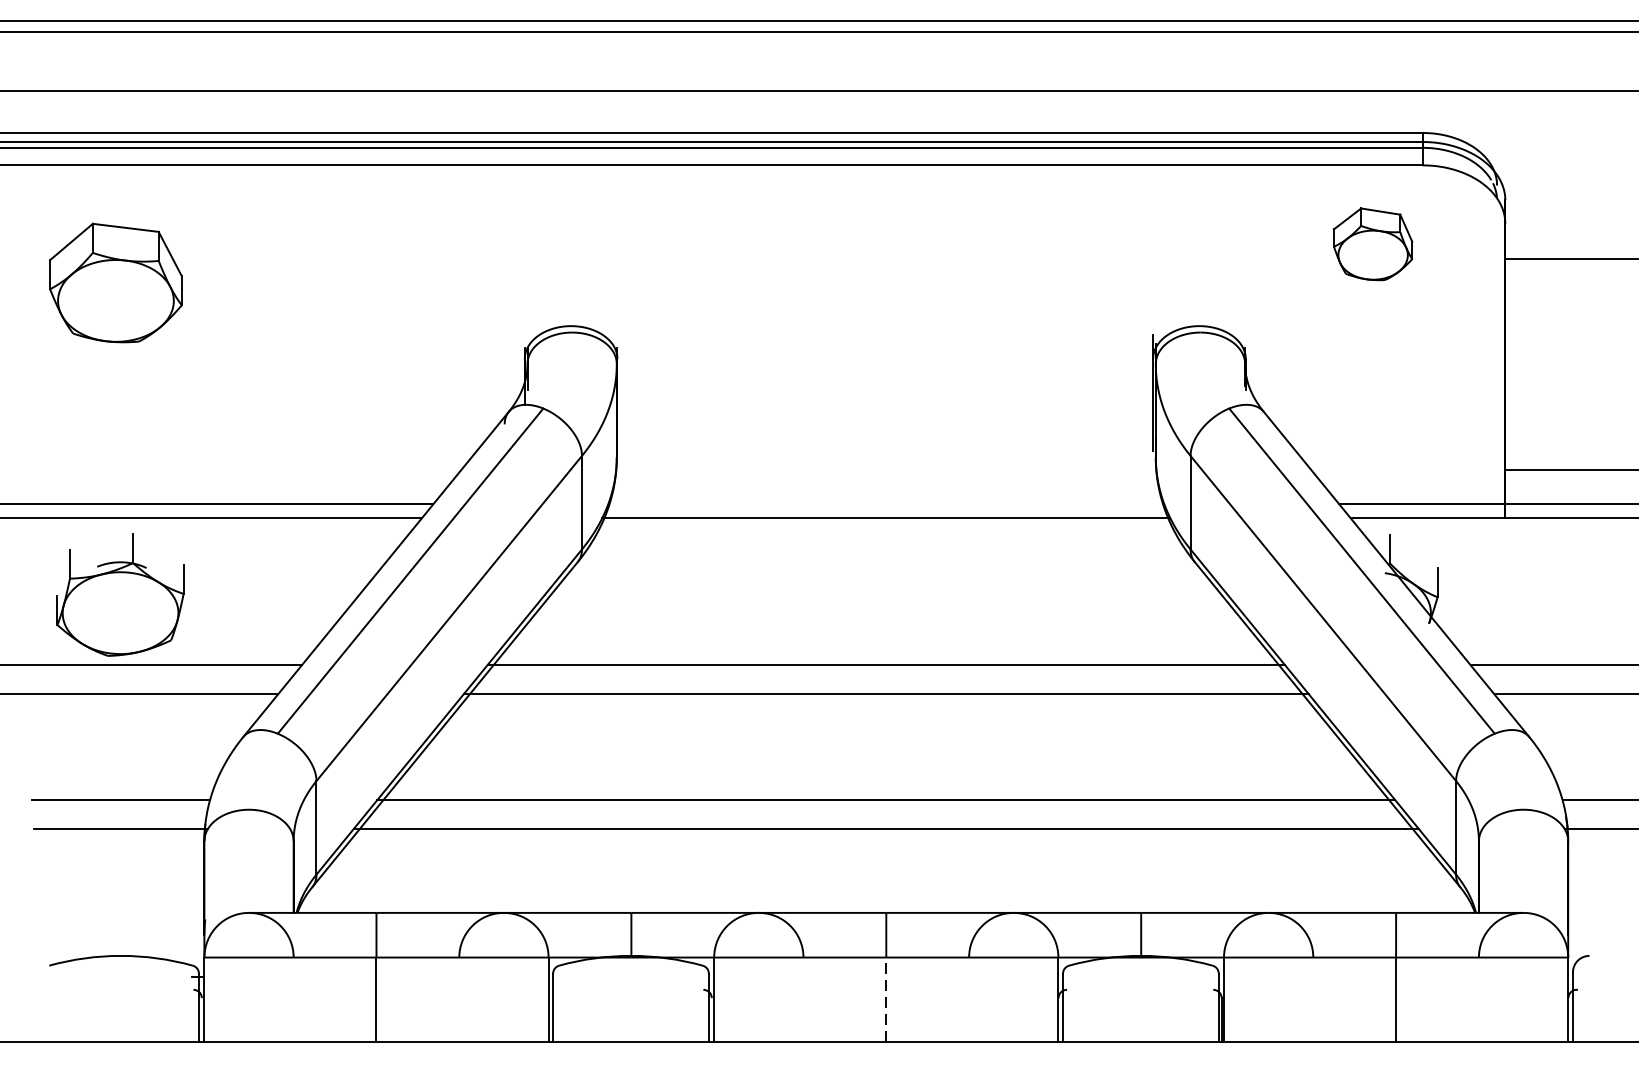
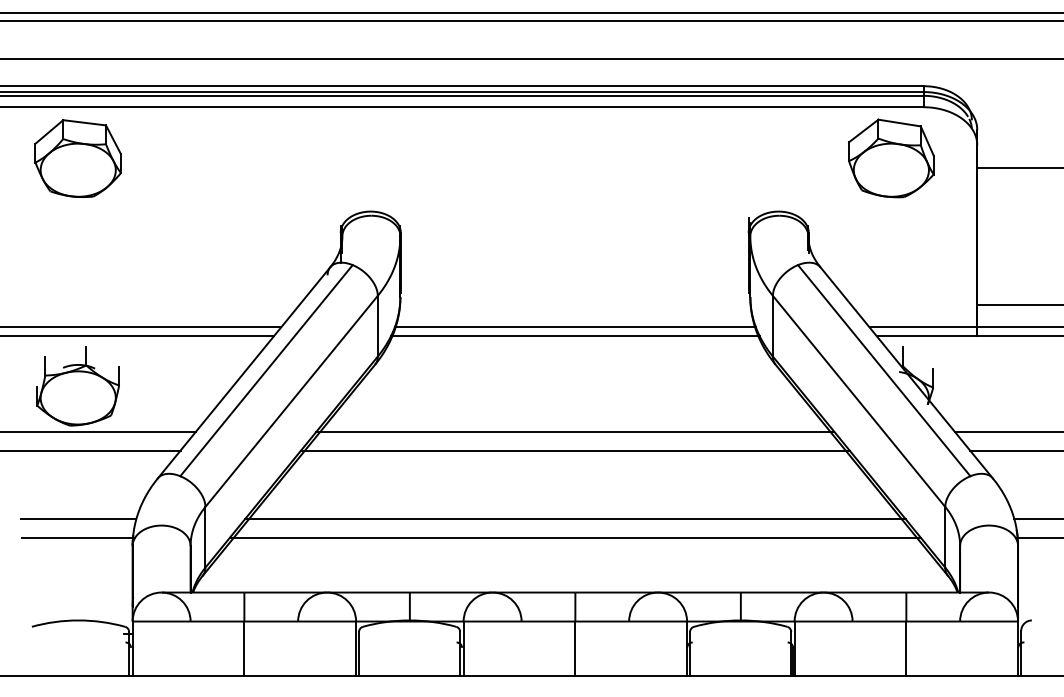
part: (1373, 244) -> (891, 158), size x1.67
part: (114, 282) -> (77, 158), moved
line: (884, 504) -> (574, 327), added
line: (886, 999) -> (575, 648), dashed -> solid

